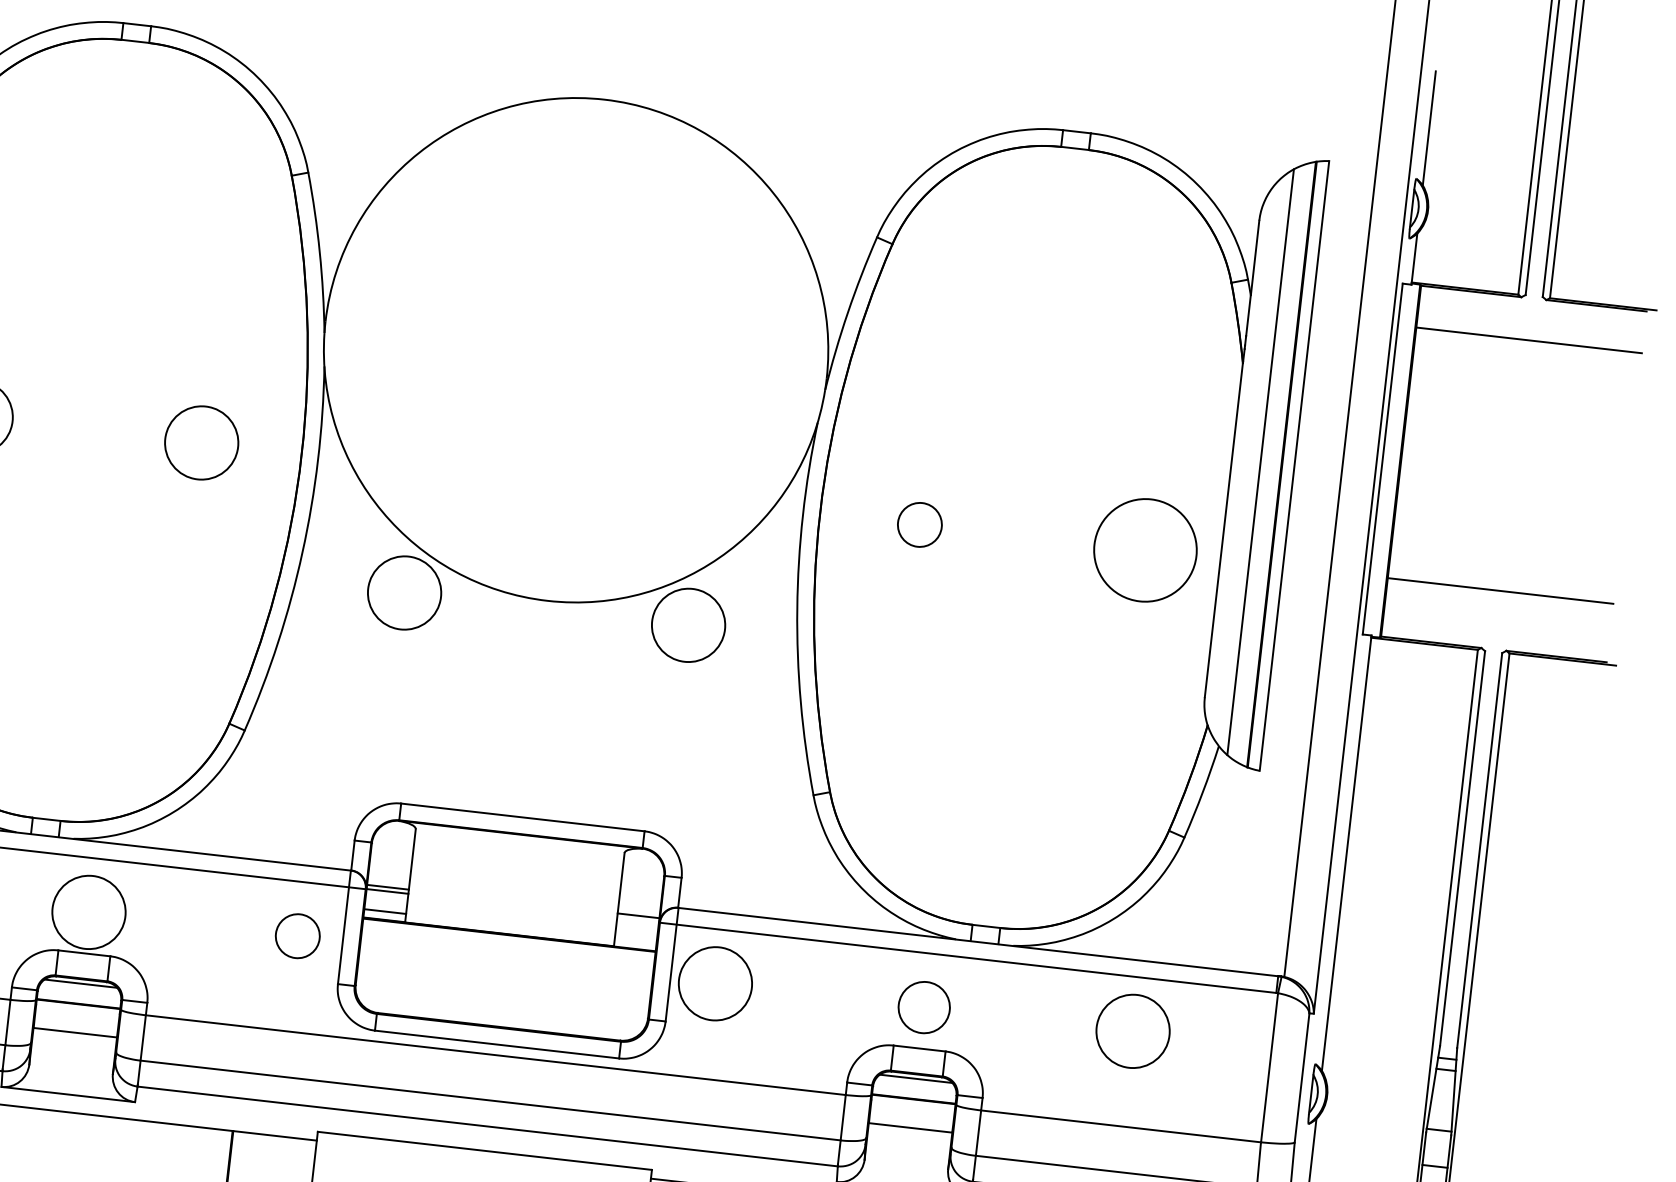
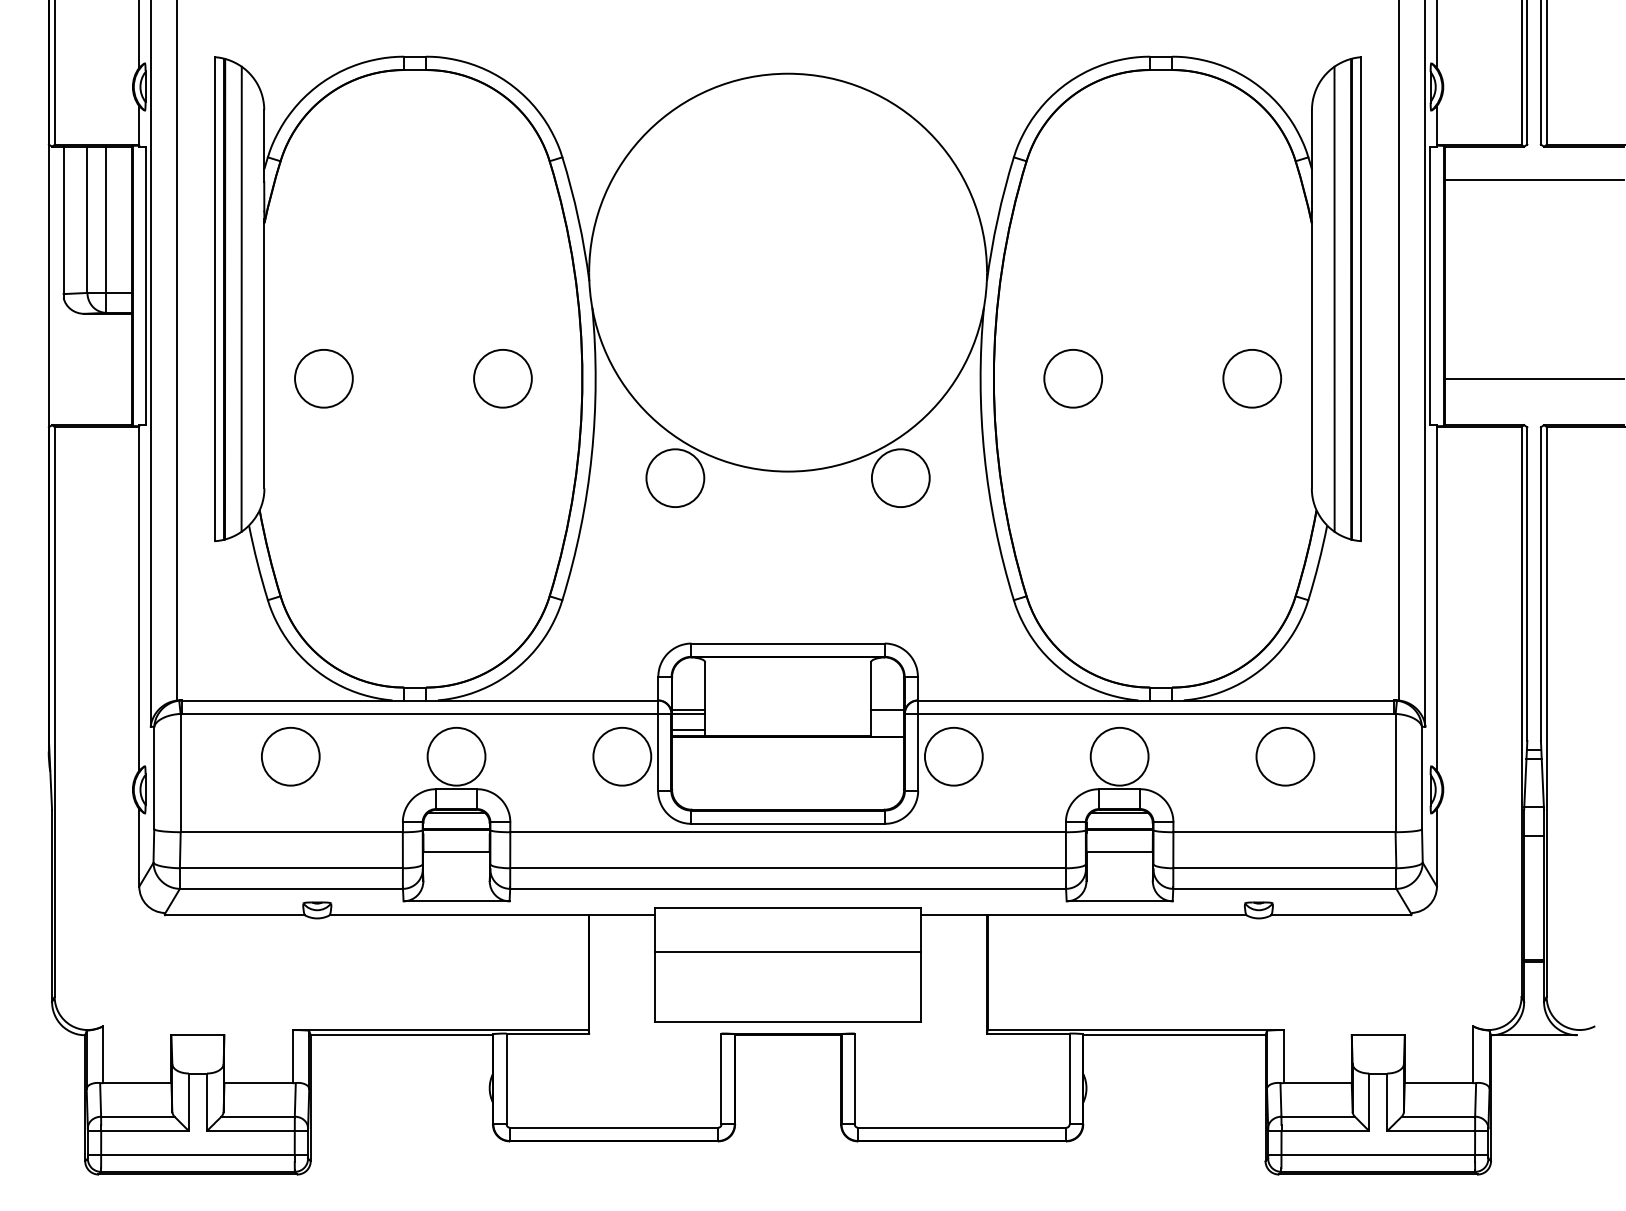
circle: (919, 524) -> (1072, 378), size x1.67
circle: (1145, 550) -> (1252, 378), size x0.71
circle: (298, 935) -> (622, 756), size x1.67
circle: (924, 1007) -> (1119, 756), size x1.43

